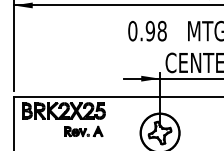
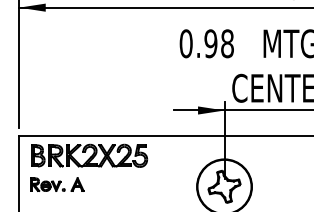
part: (83, 131) -> (57, 184), moved

